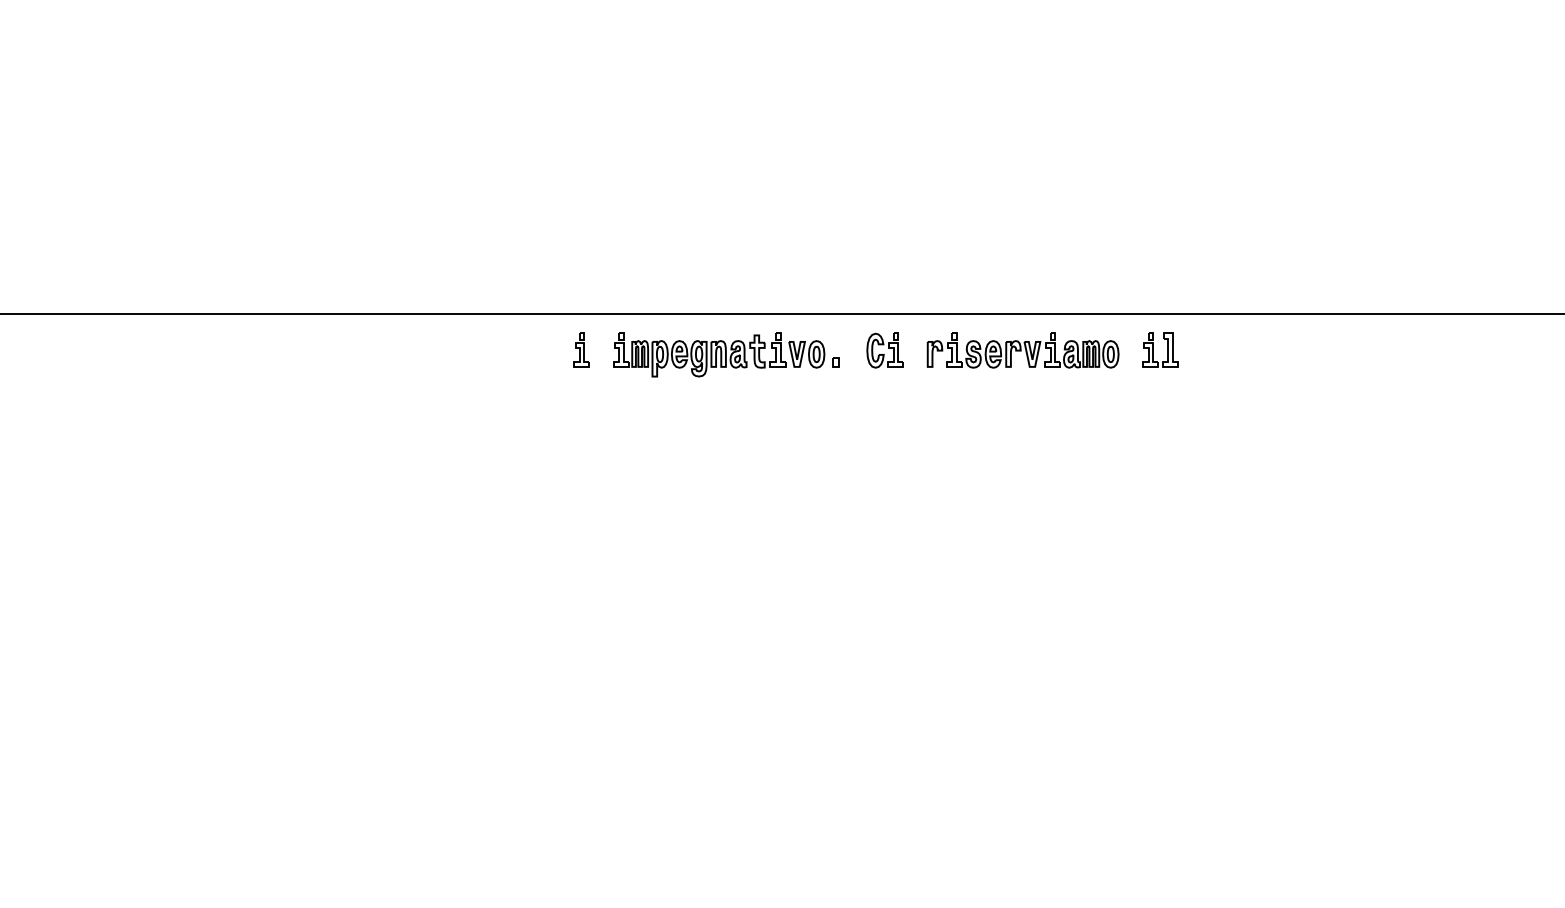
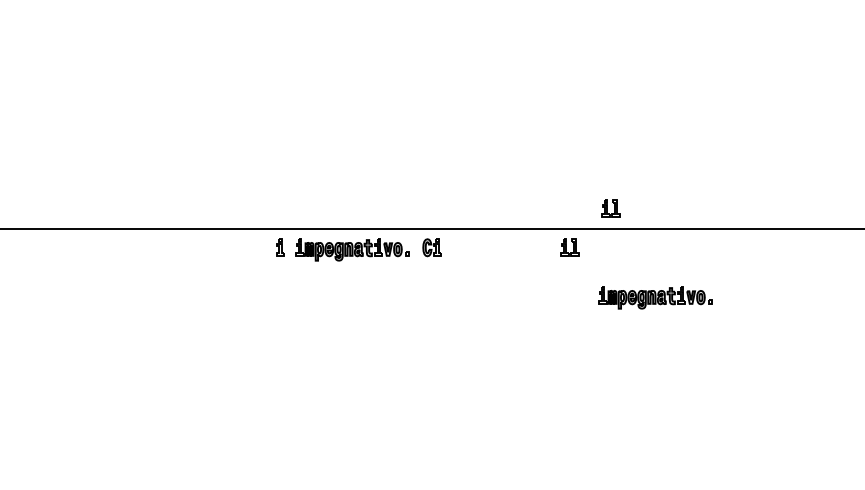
part: (1241, 272) -> (610, 208), added
part: (1021, 350) -> (500, 247), removed
part: (1331, 450) -> (655, 297), added

